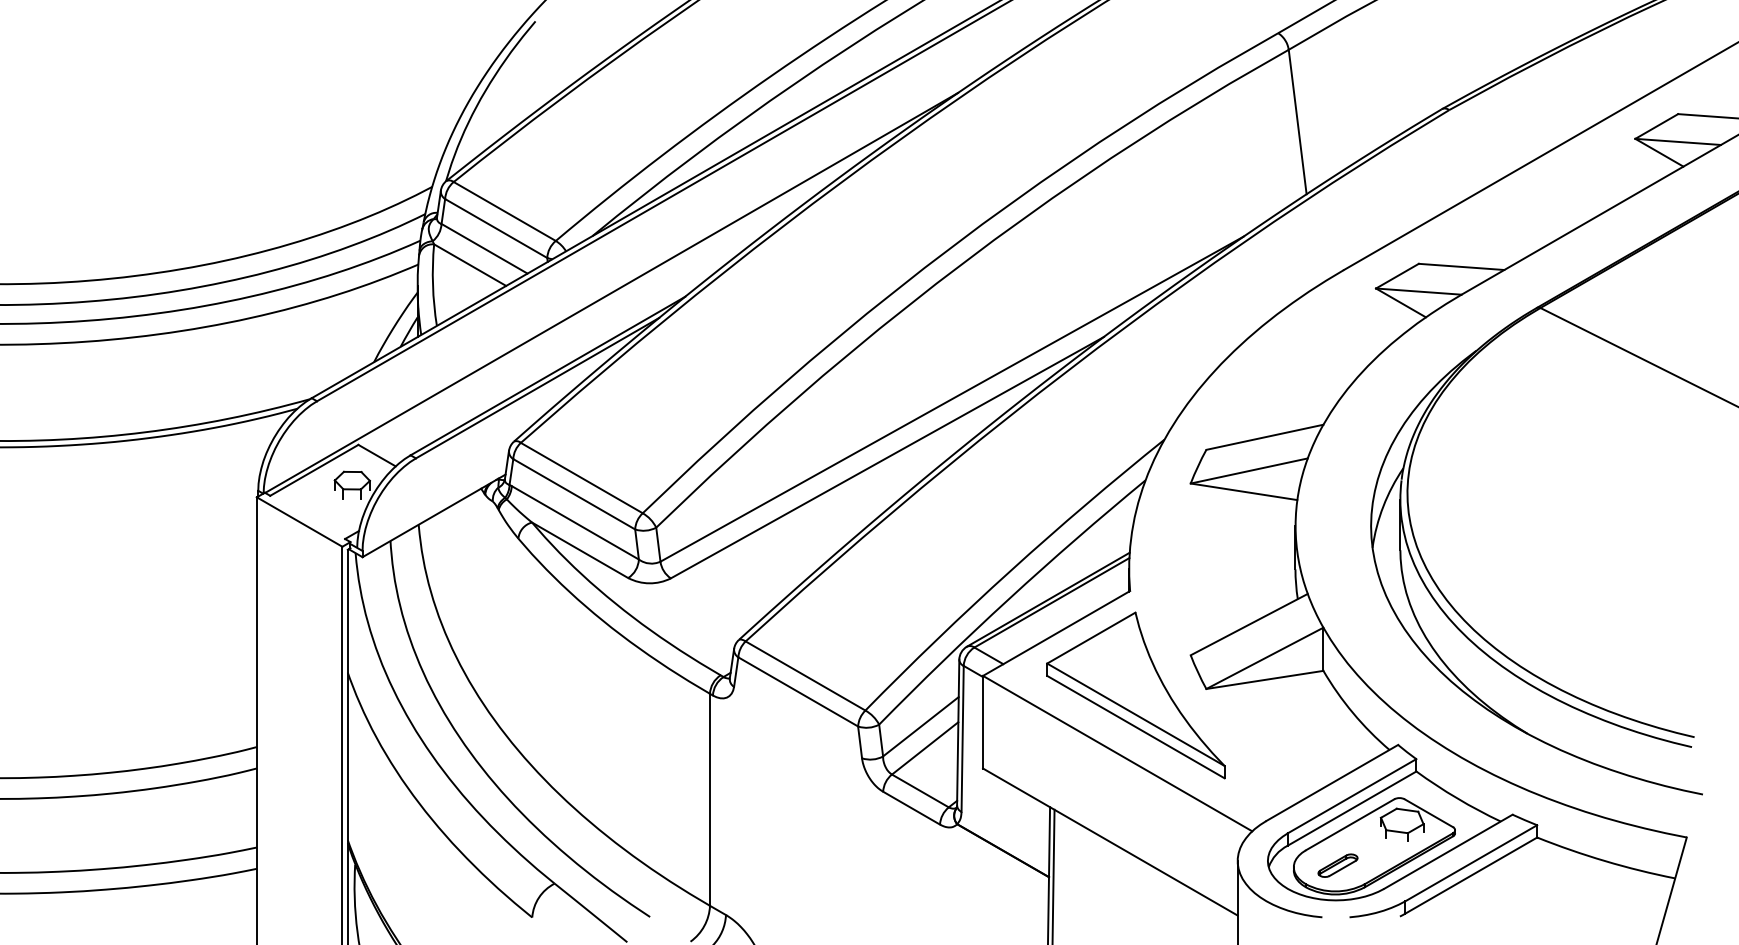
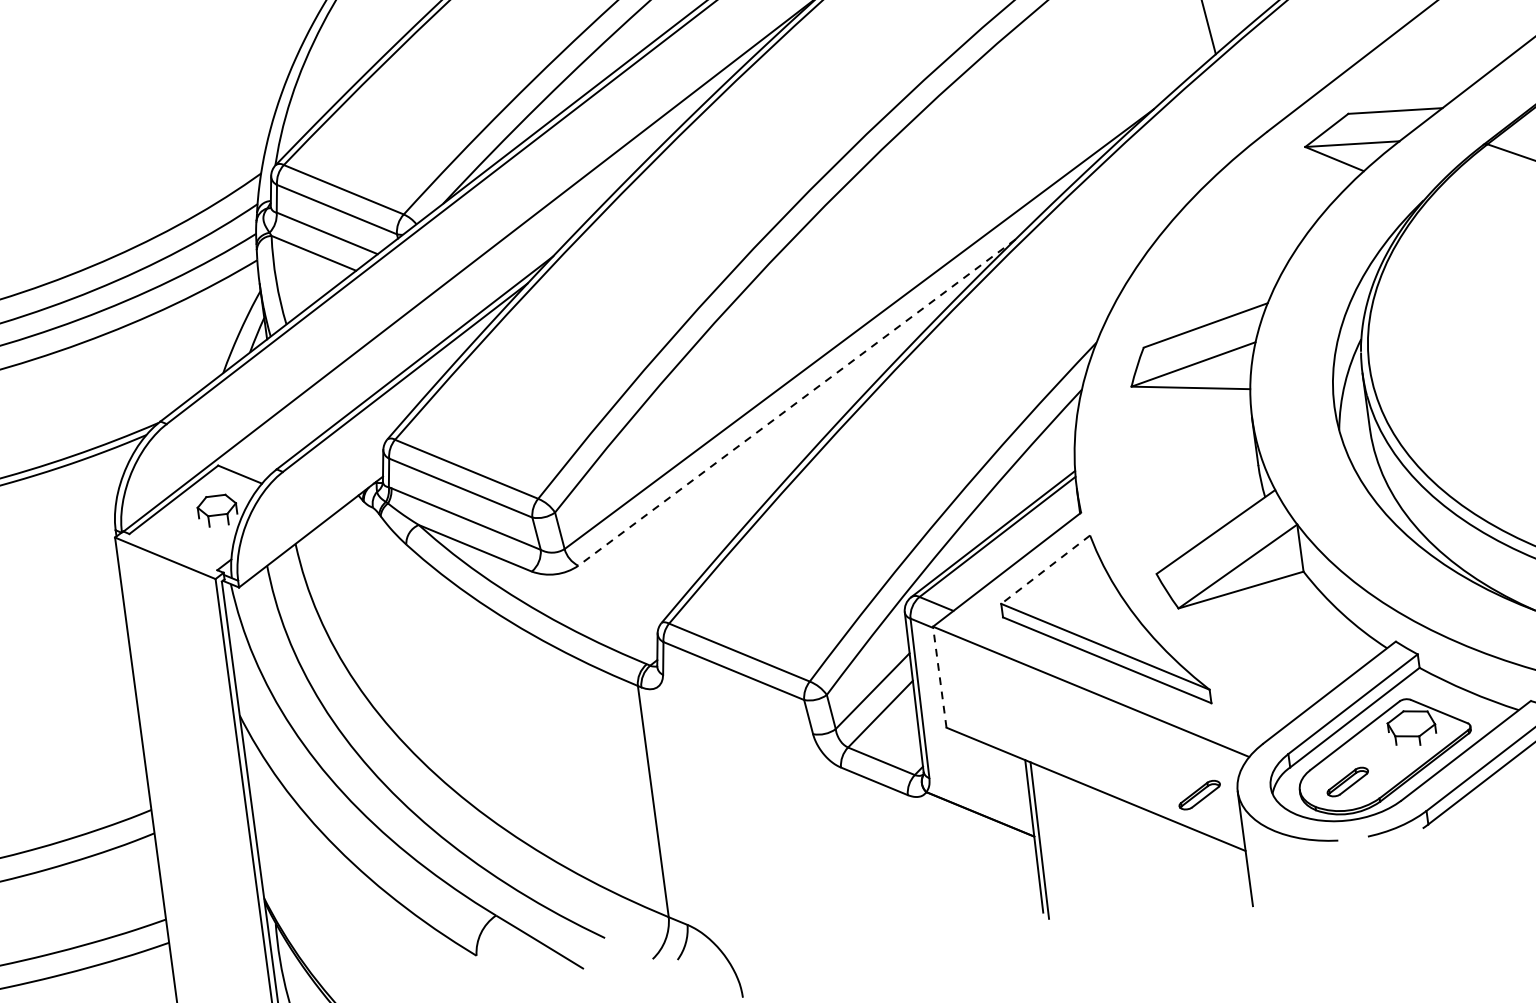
line: (887, 457) -> (797, 402), solid -> dashed
line: (1091, 638) -> (1045, 570), solid -> dashed
line: (983, 721) -> (940, 676), solid -> dashed
part: (1202, 859) -> (1199, 794), added

